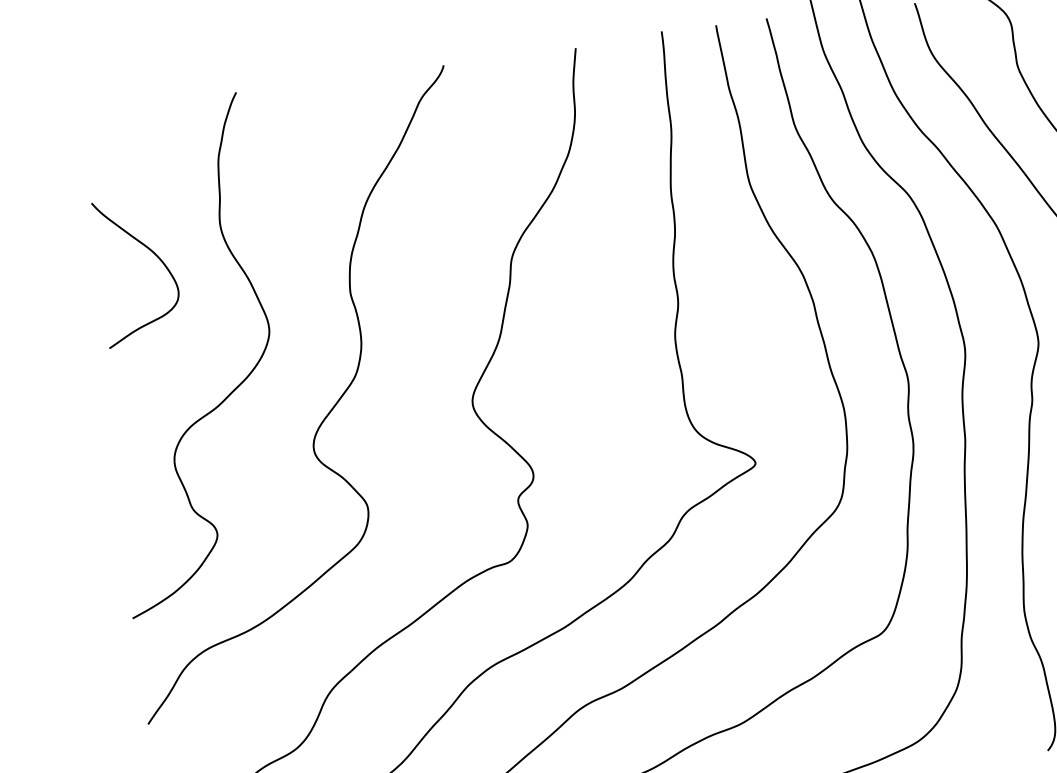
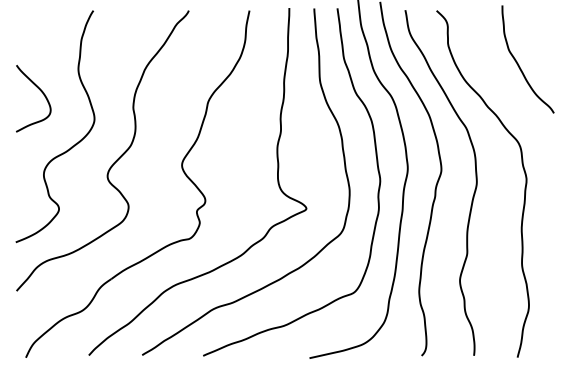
curve: (150, 253) -> (40, 91), moved

